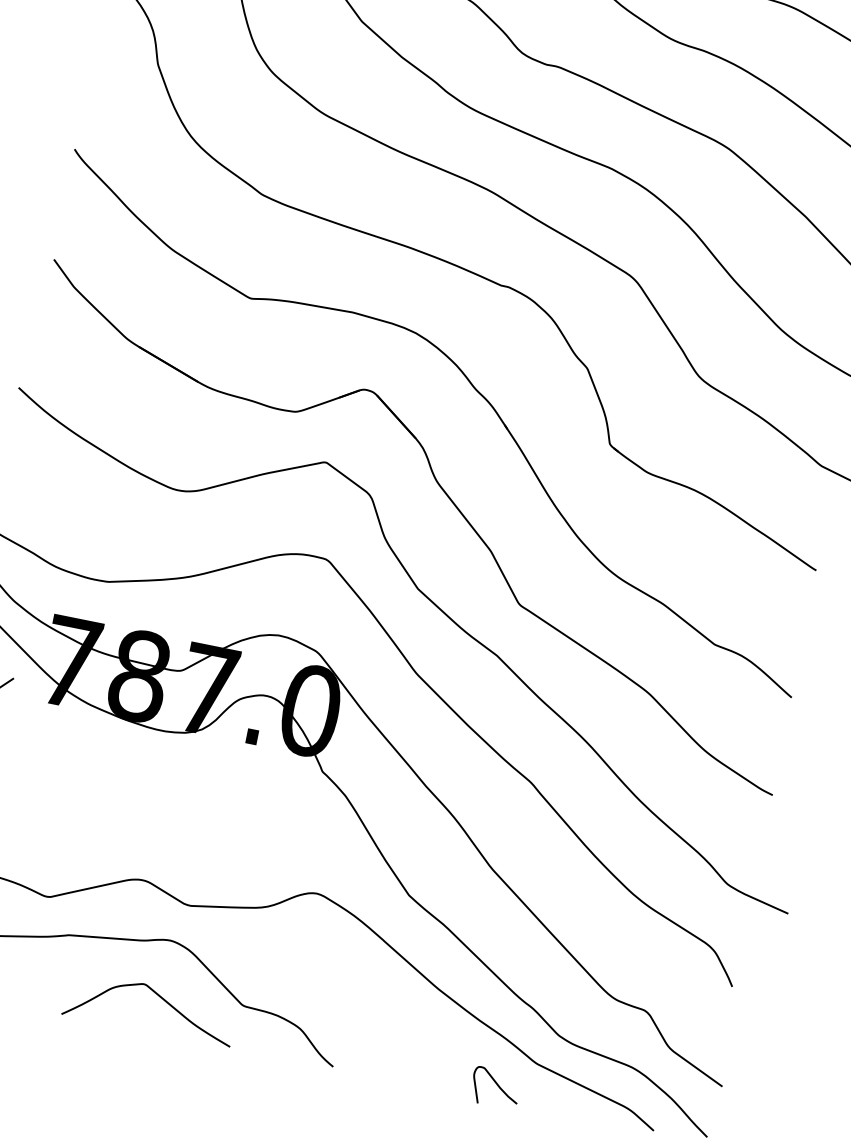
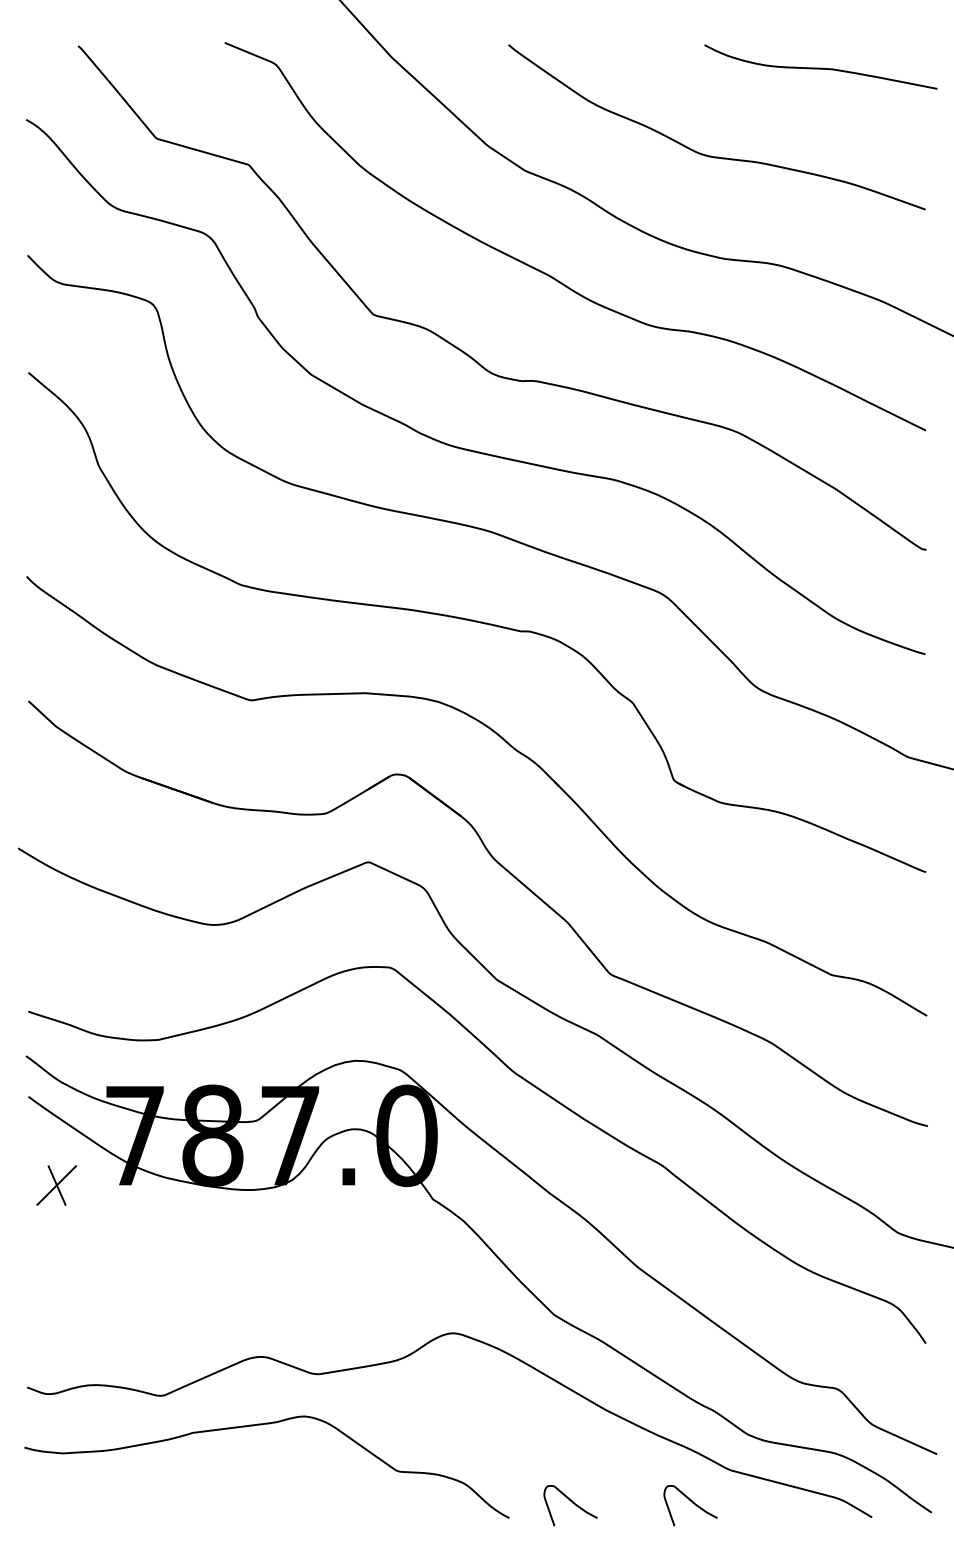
curve: (160, 998) -> (306, 1481), removed
curve: (391, 1065) -> (572, 1503), added

